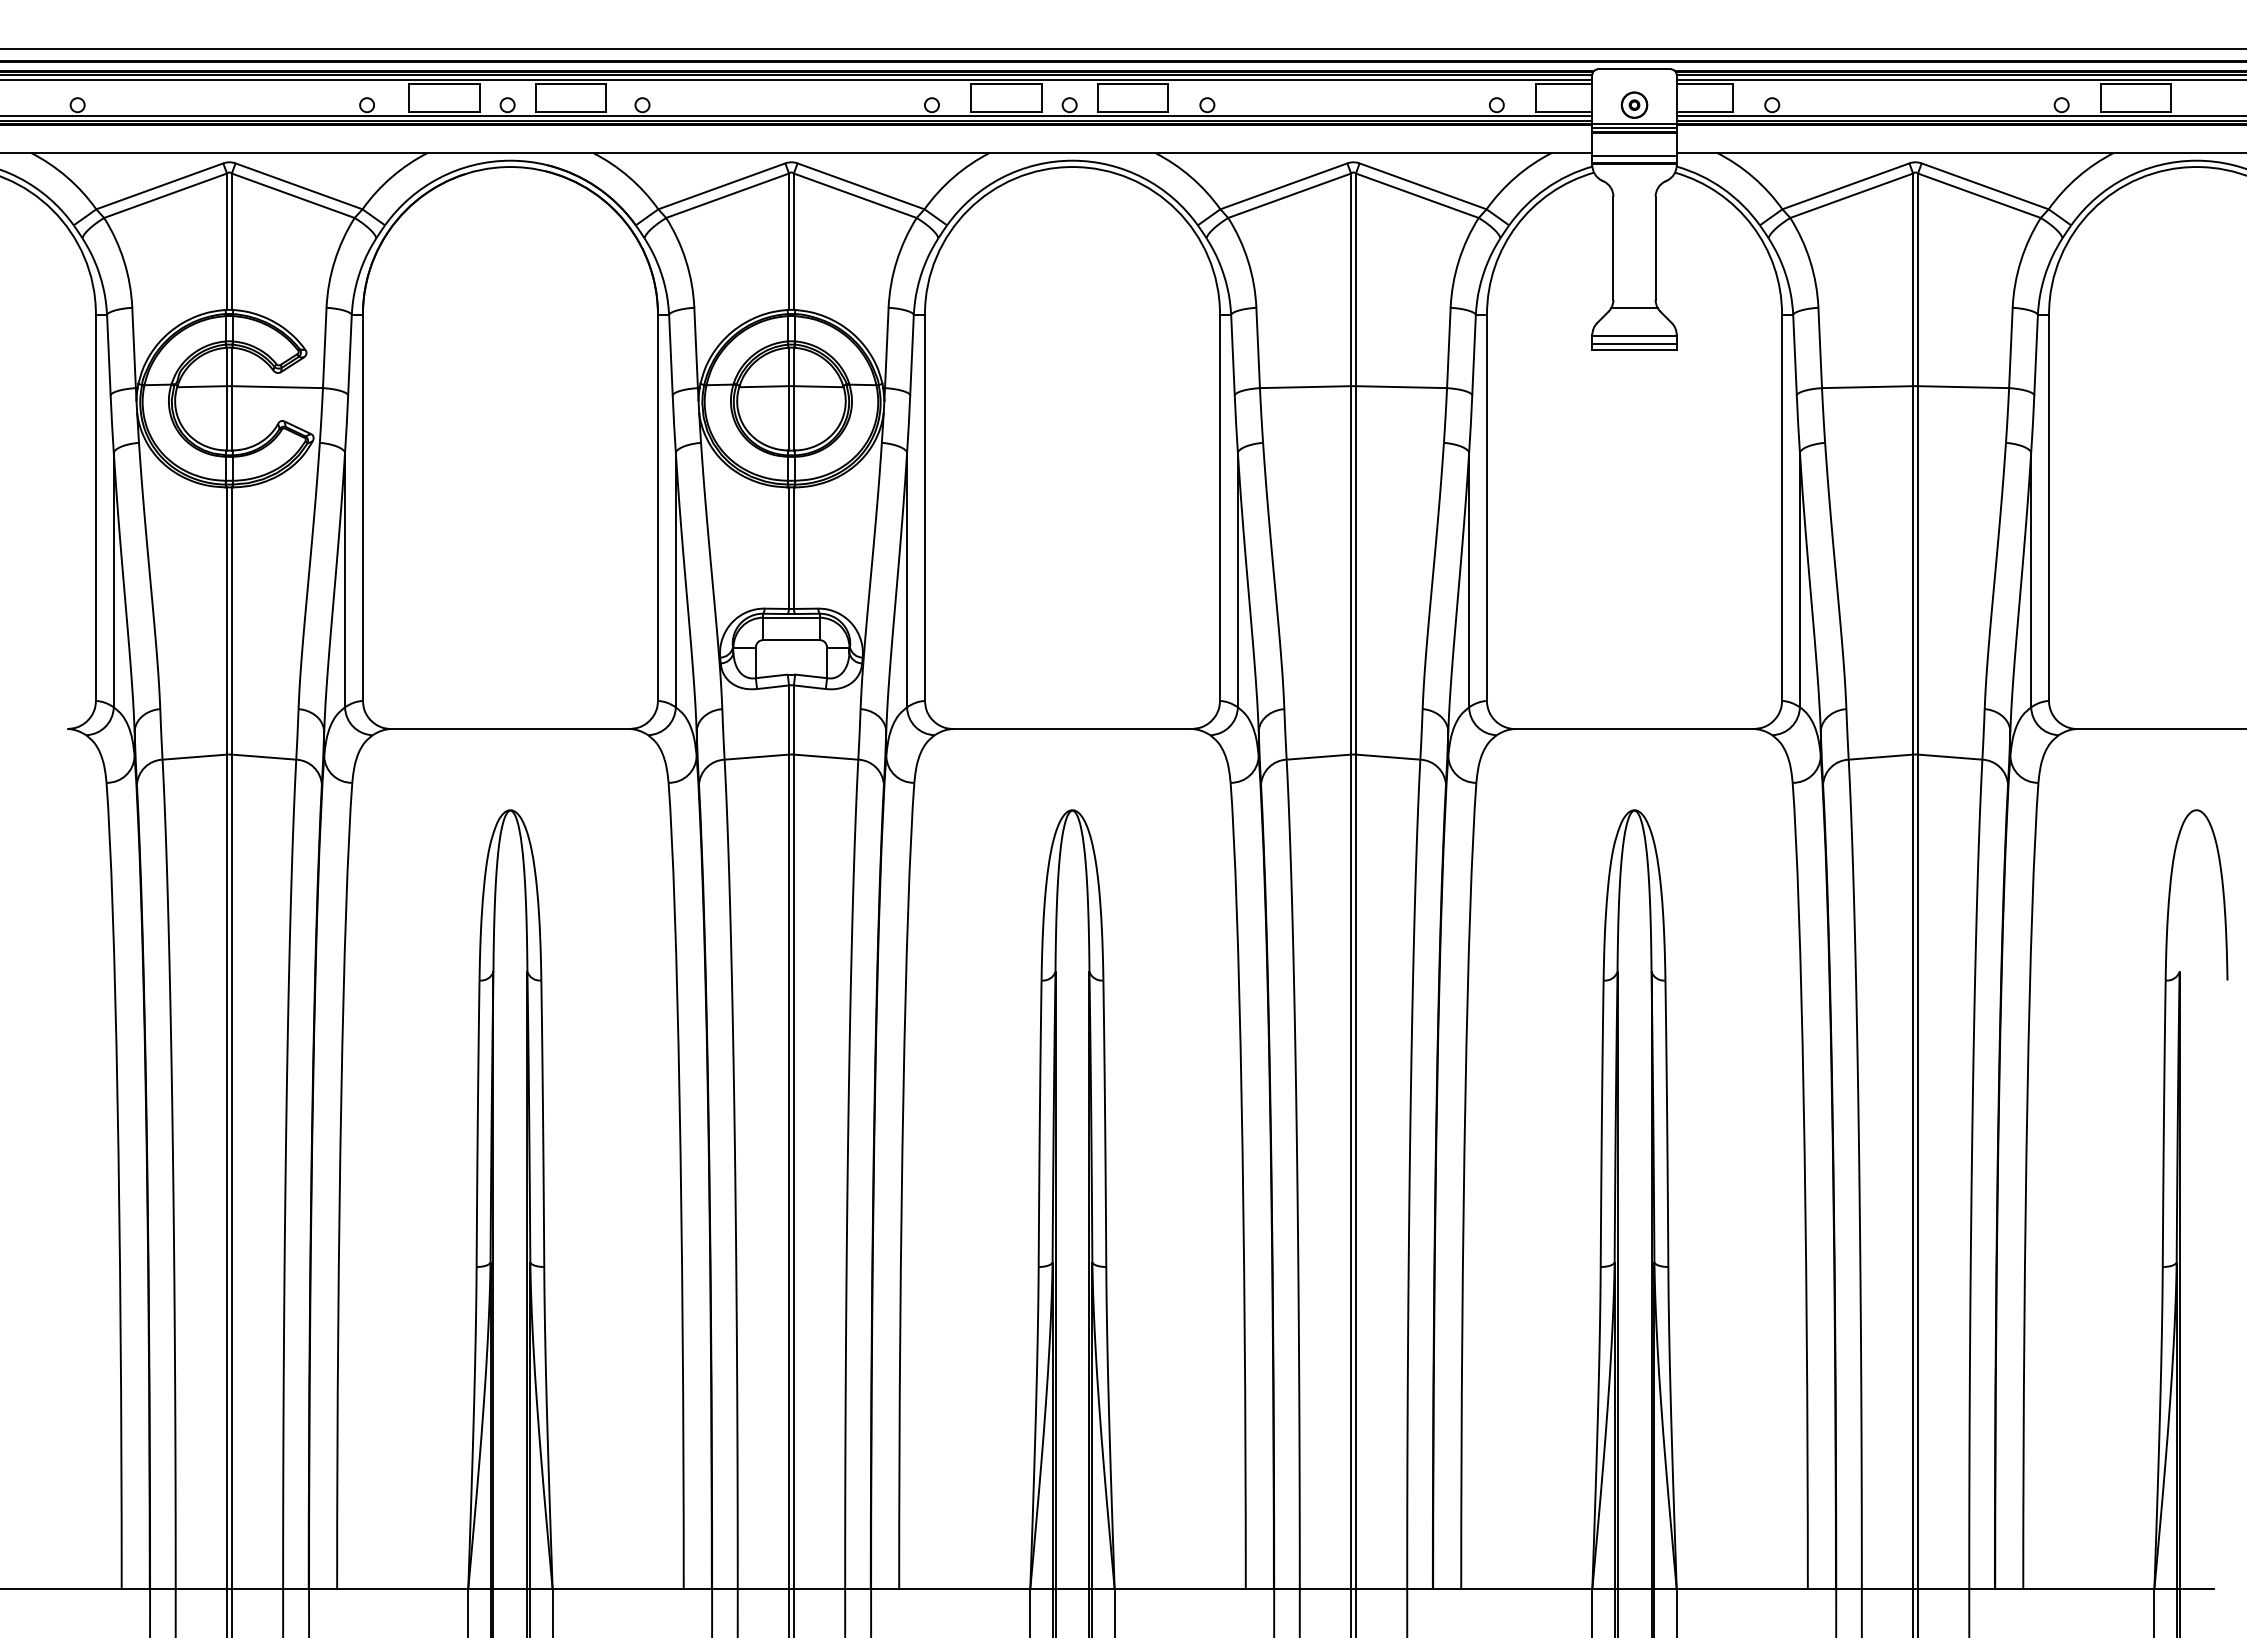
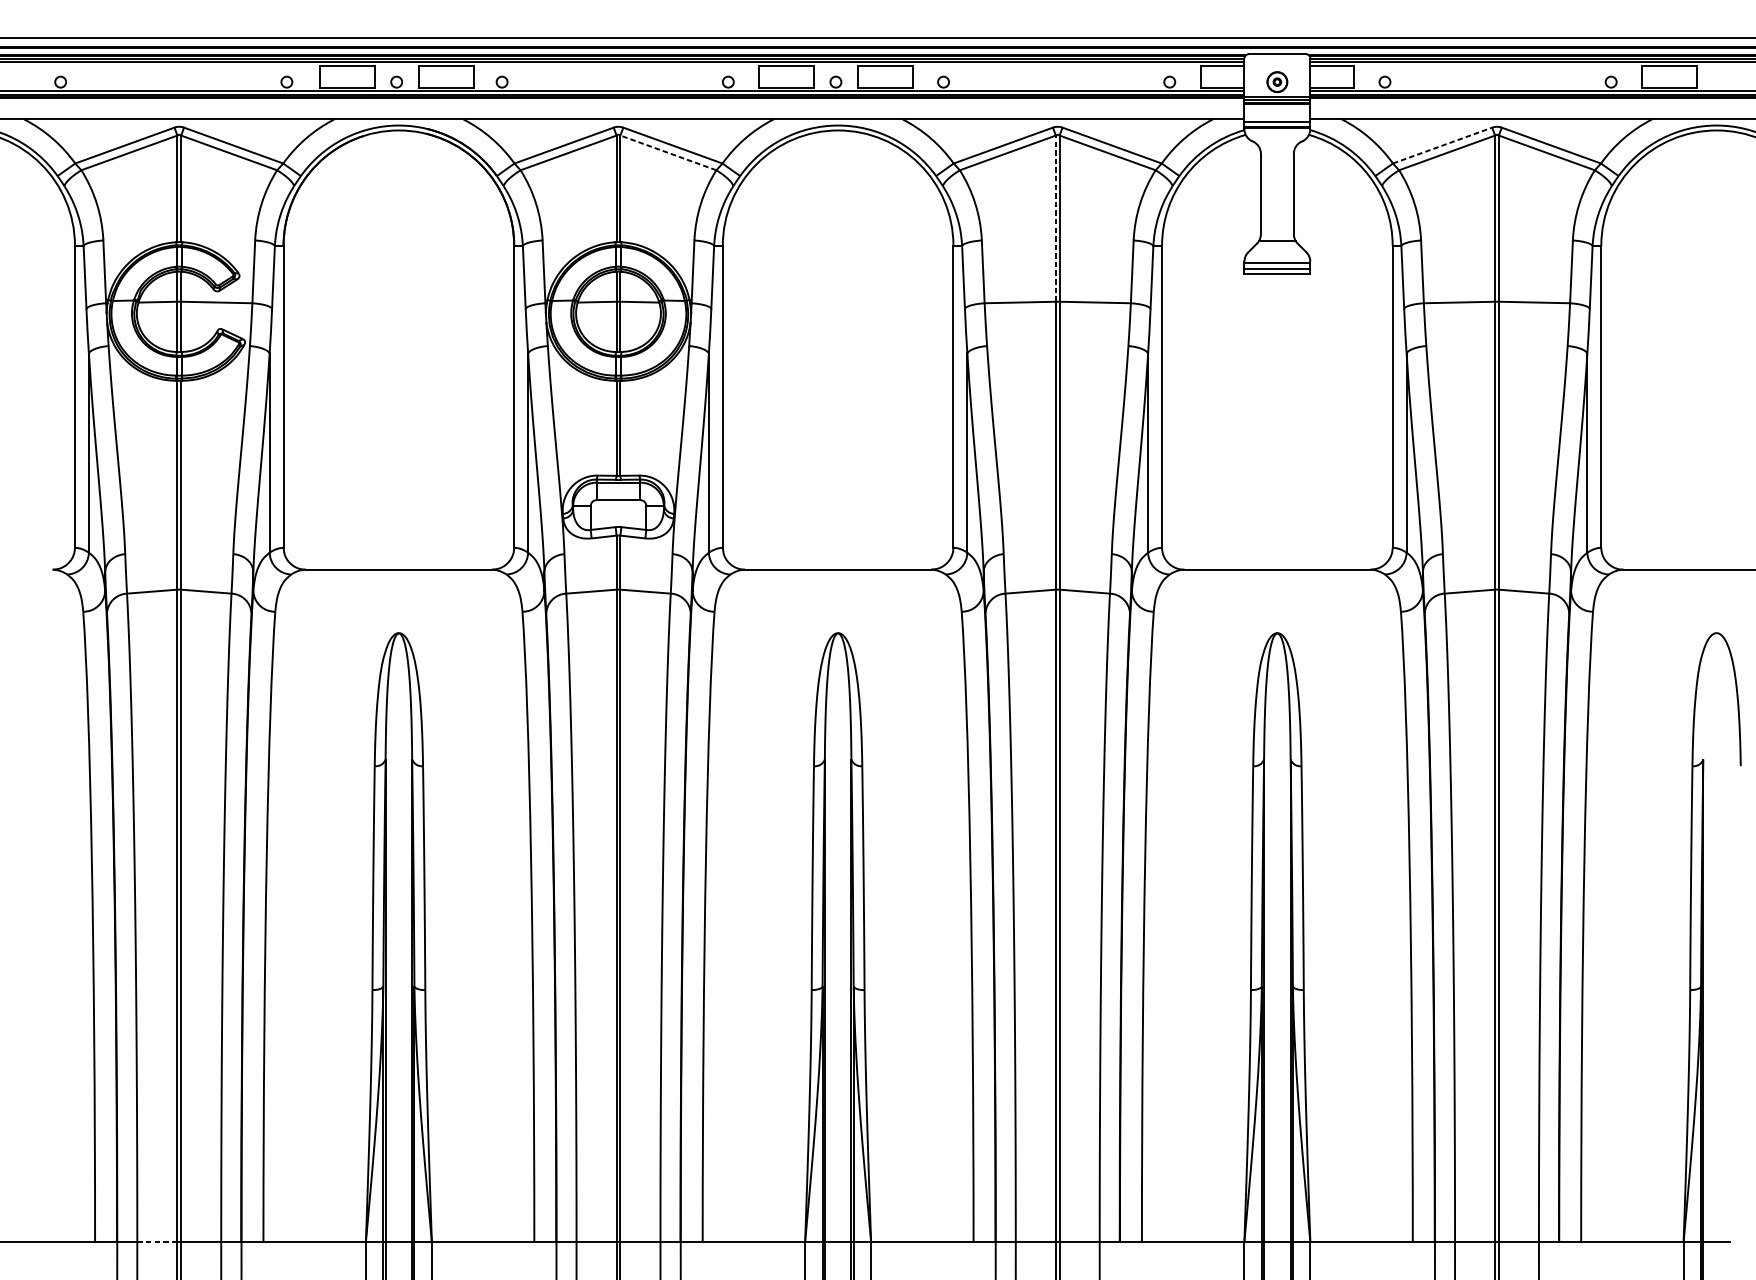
line: (1845, 186) -> (1442, 145), solid -> dashed
line: (854, 195) -> (667, 152), solid -> dashed
line: (1351, 279) -> (1056, 218), solid -> dashed
line: (201, 1588) -> (157, 1241), solid -> dashed

